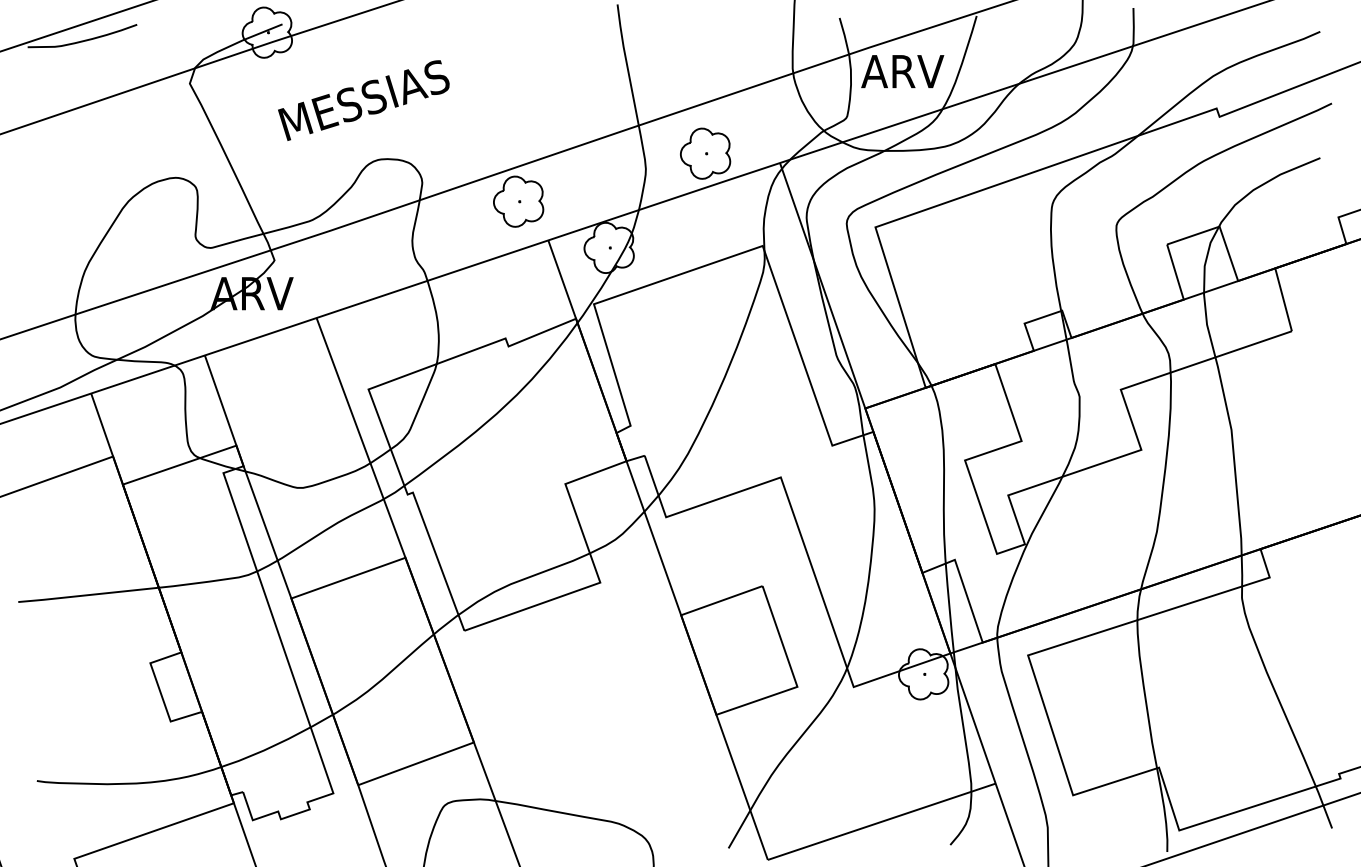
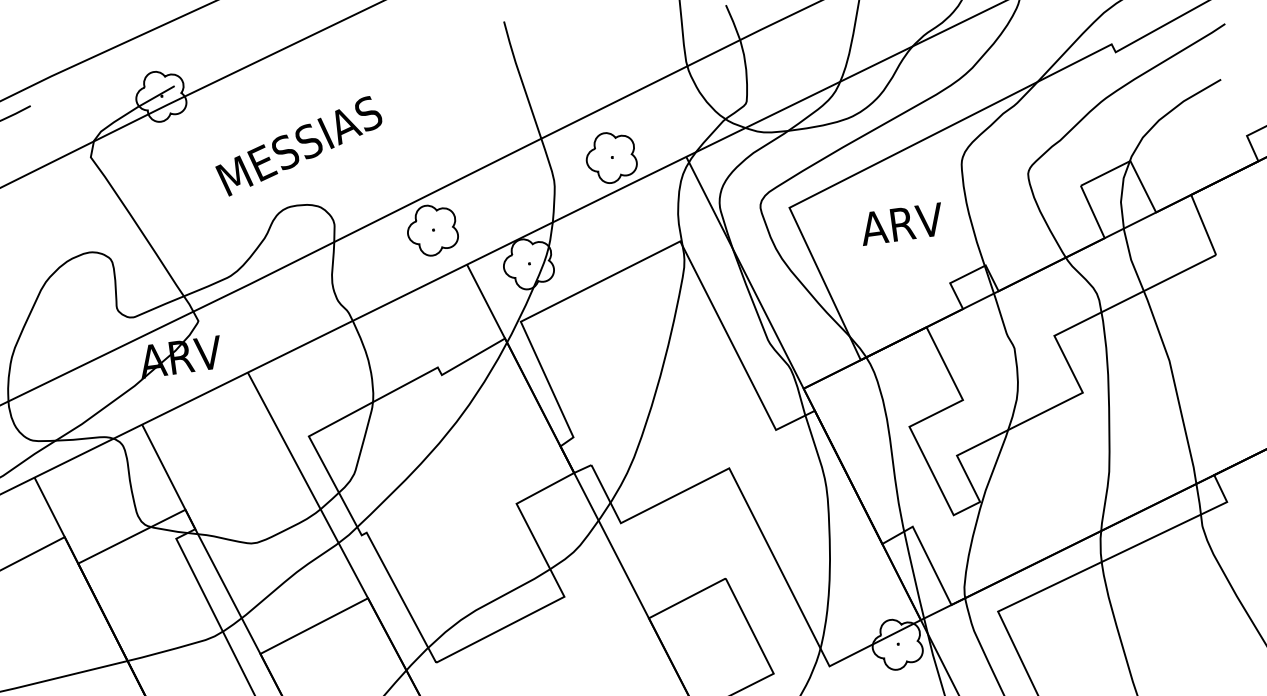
text: (902, 71) -> (901, 224), moved
text: (363, 100) -> (298, 146), moved

